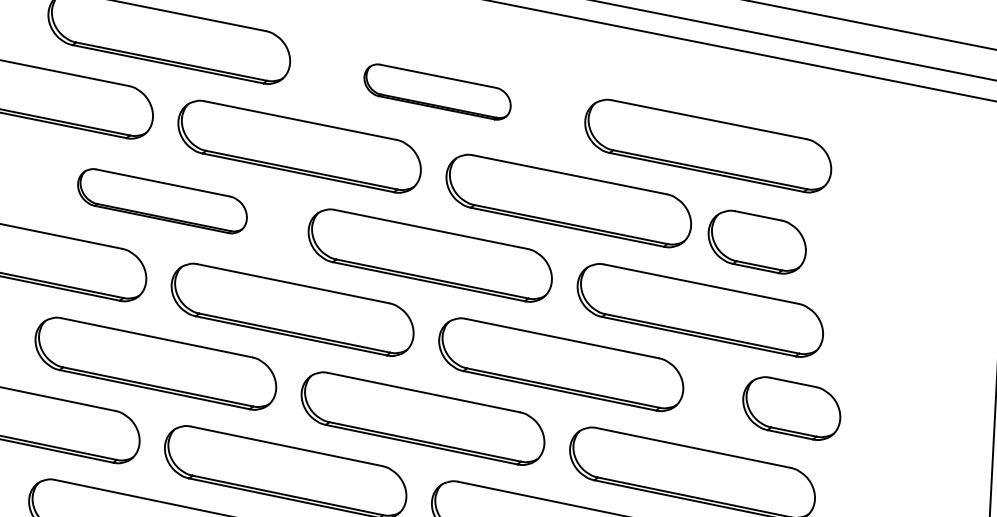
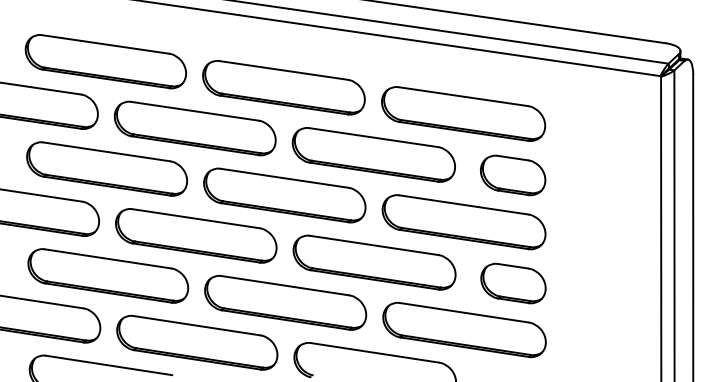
part: (436, 91) -> (283, 87), size x1.67
part: (161, 200) -> (106, 168), size x1.43
part: (757, 242) -> (513, 175), moved
part: (791, 408) -> (513, 283), moved

